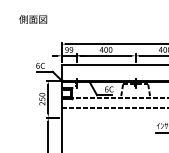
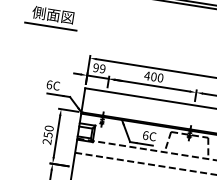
line: (32, 27) -> (50, 26), added

